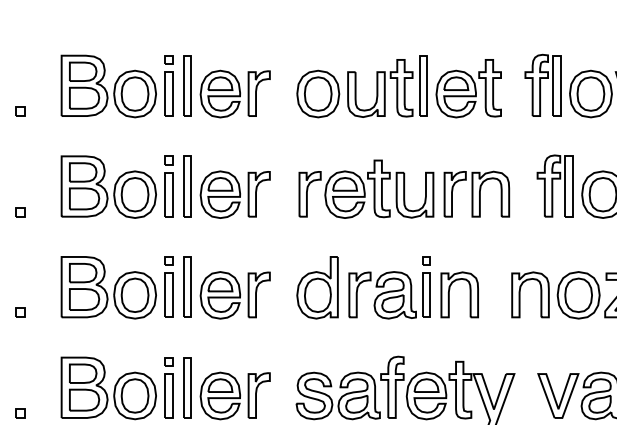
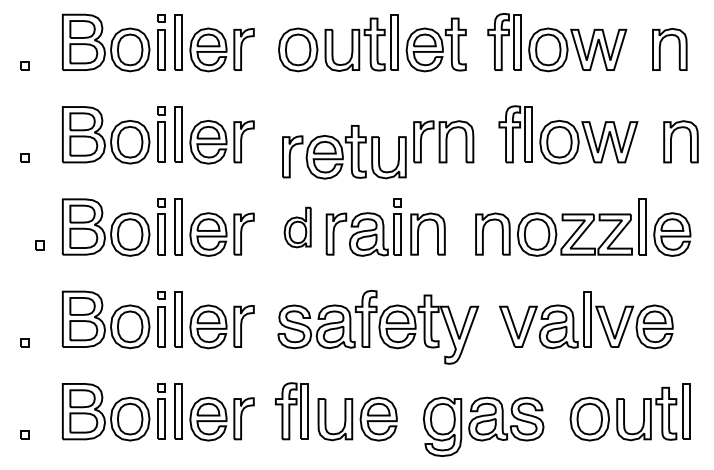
part: (366, 189) -> (344, 152), moved
part: (317, 287) -> (297, 227), size x0.7
part: (19, 312) -> (39, 245), moved

